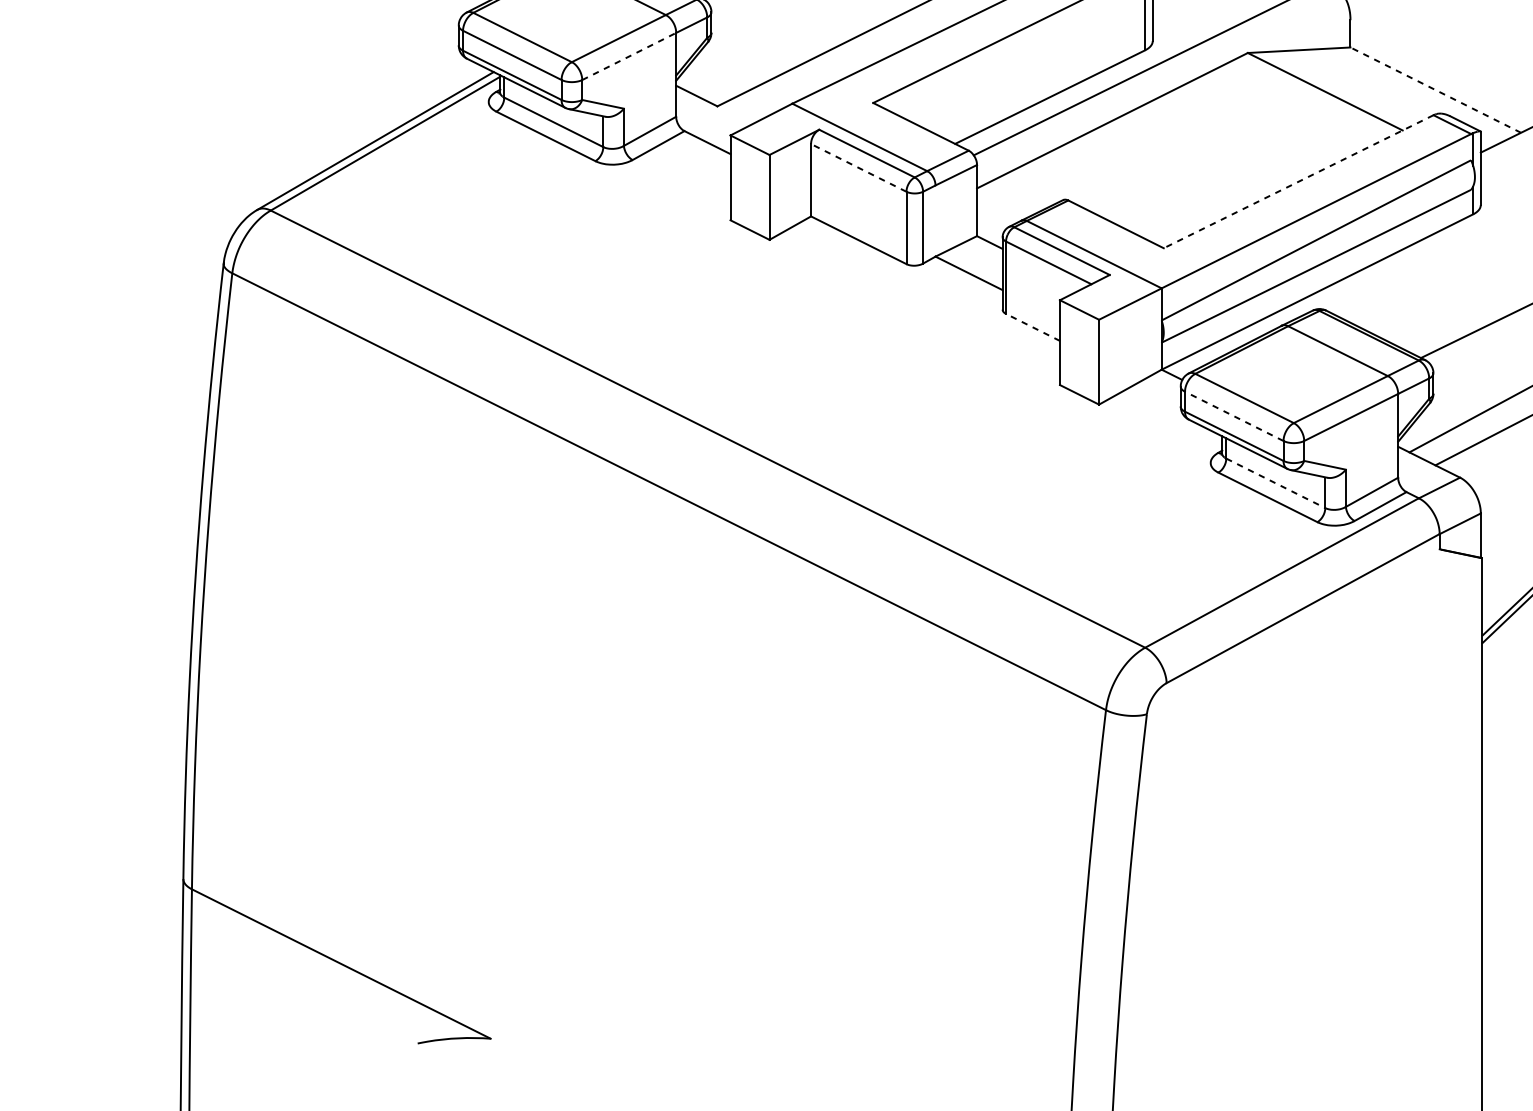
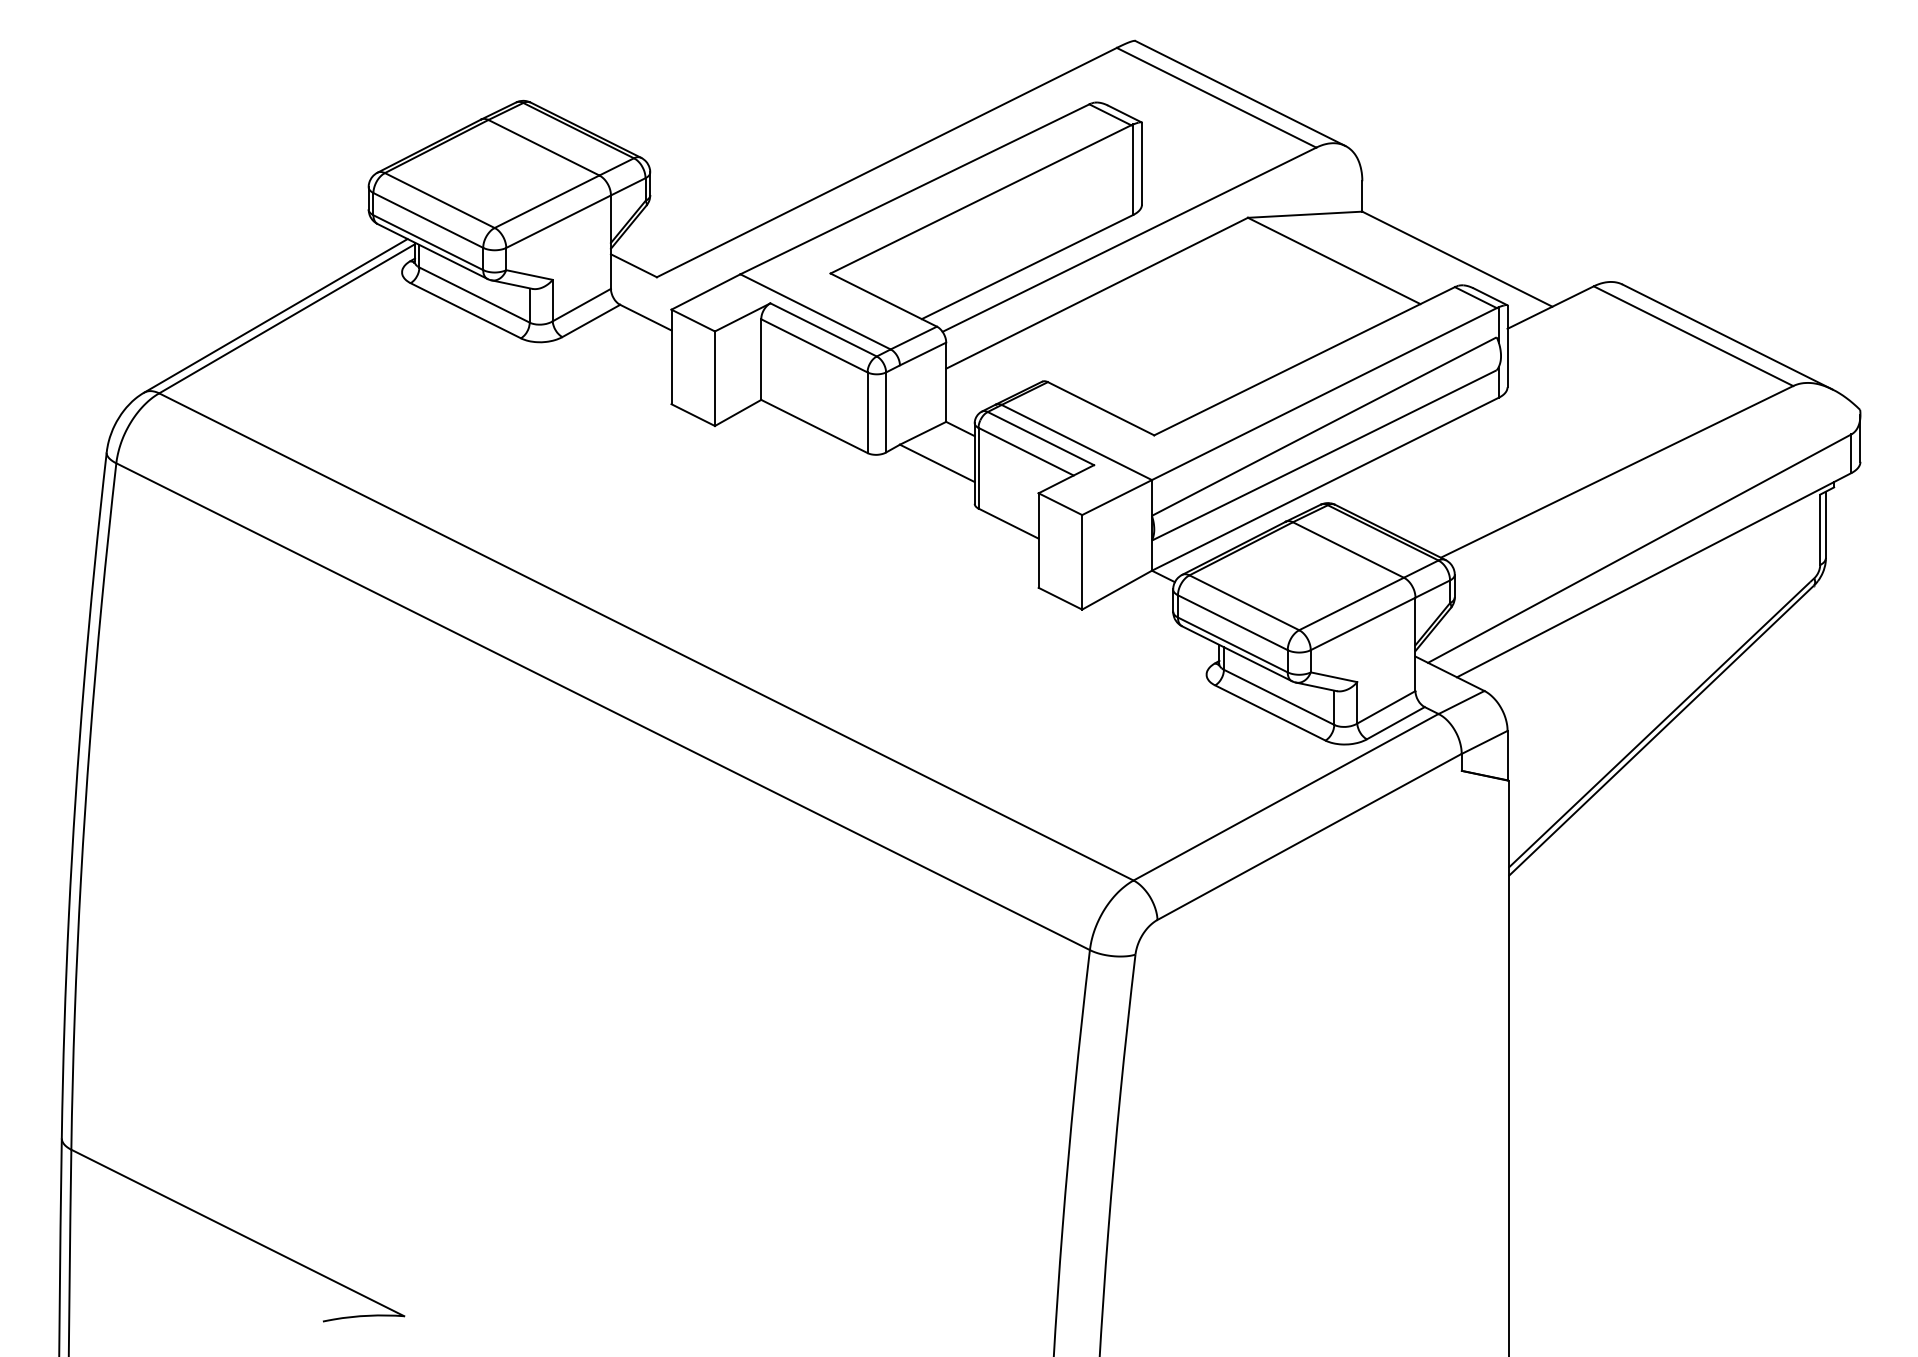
line: (629, 56) -> (558, 221), dashed -> solid
line: (1434, 89) -> (1456, 258), dashed -> solid
line: (857, 167) -> (813, 345), dashed -> solid
line: (1298, 181) -> (1304, 361), dashed -> solid
line: (1032, 327) -> (1008, 523), dashed -> solid
line: (1233, 416) -> (1232, 622), dashed -> solid
line: (1276, 483) -> (1279, 697), dashed -> solid

